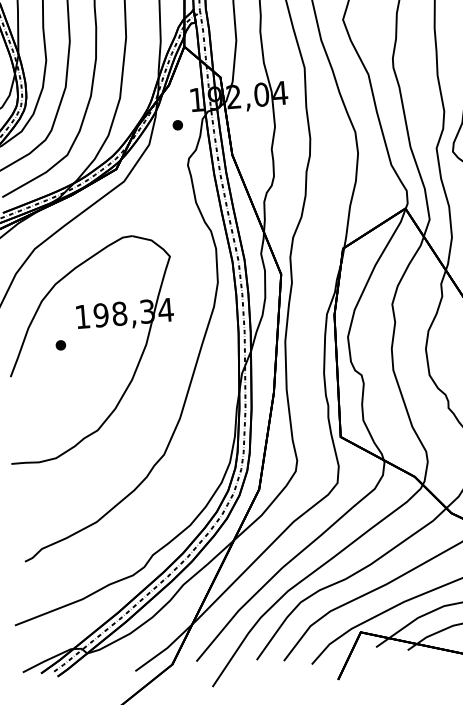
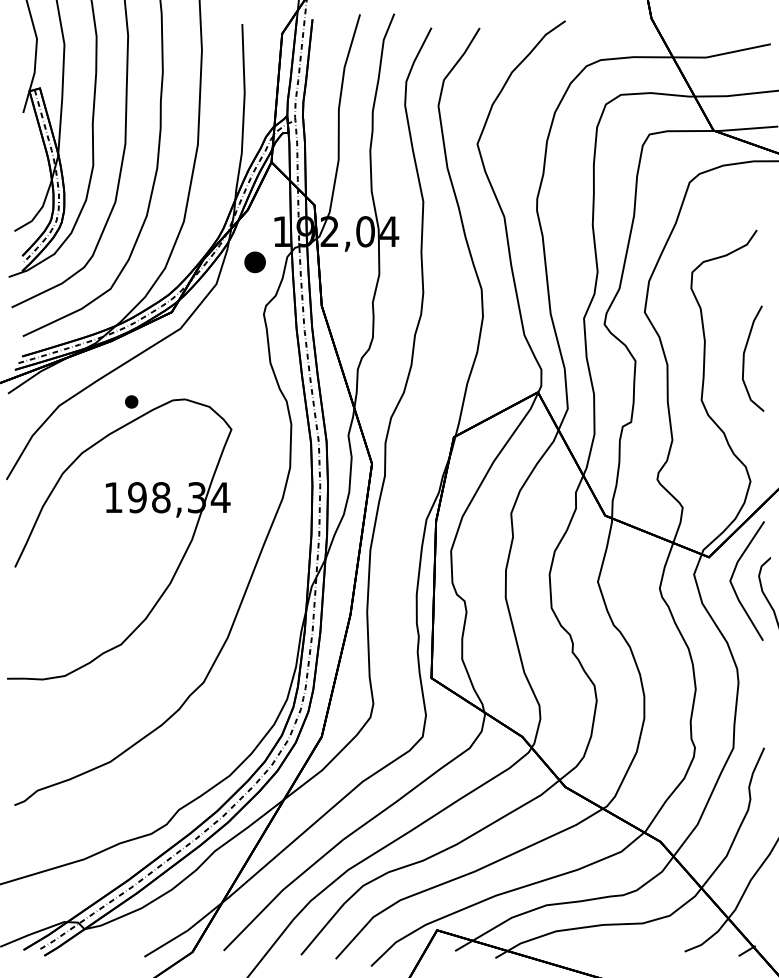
part: (177, 124) -> (254, 261), size x1.6
part: (60, 345) -> (131, 401), moved

